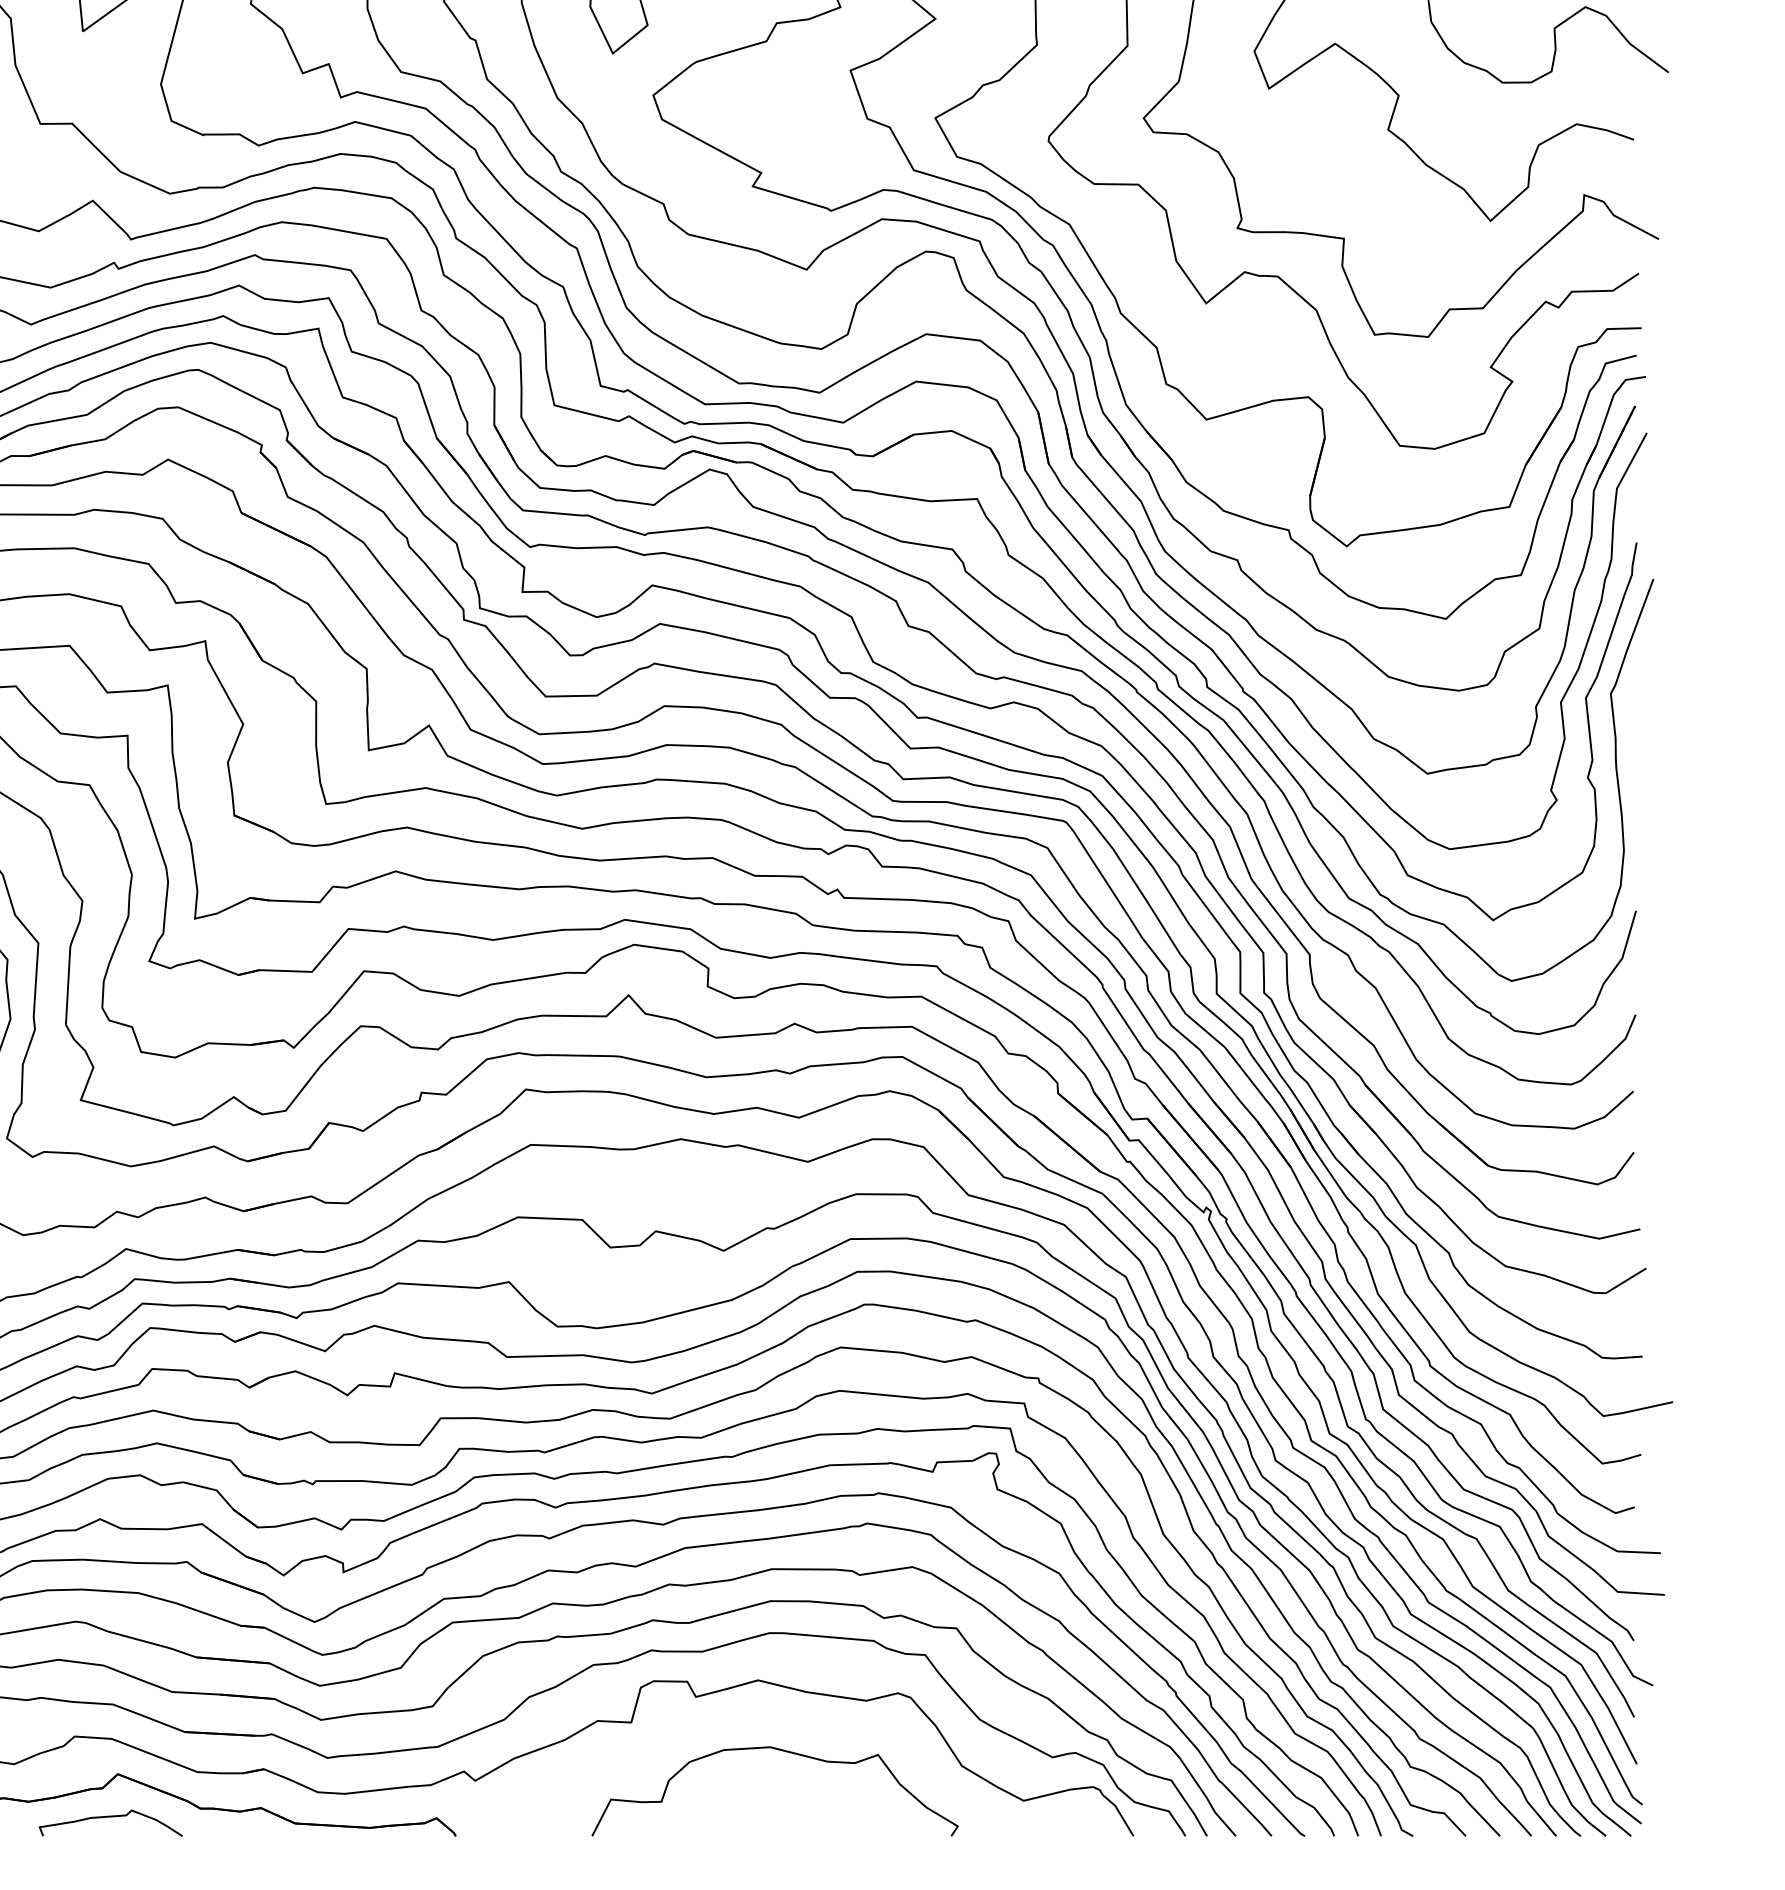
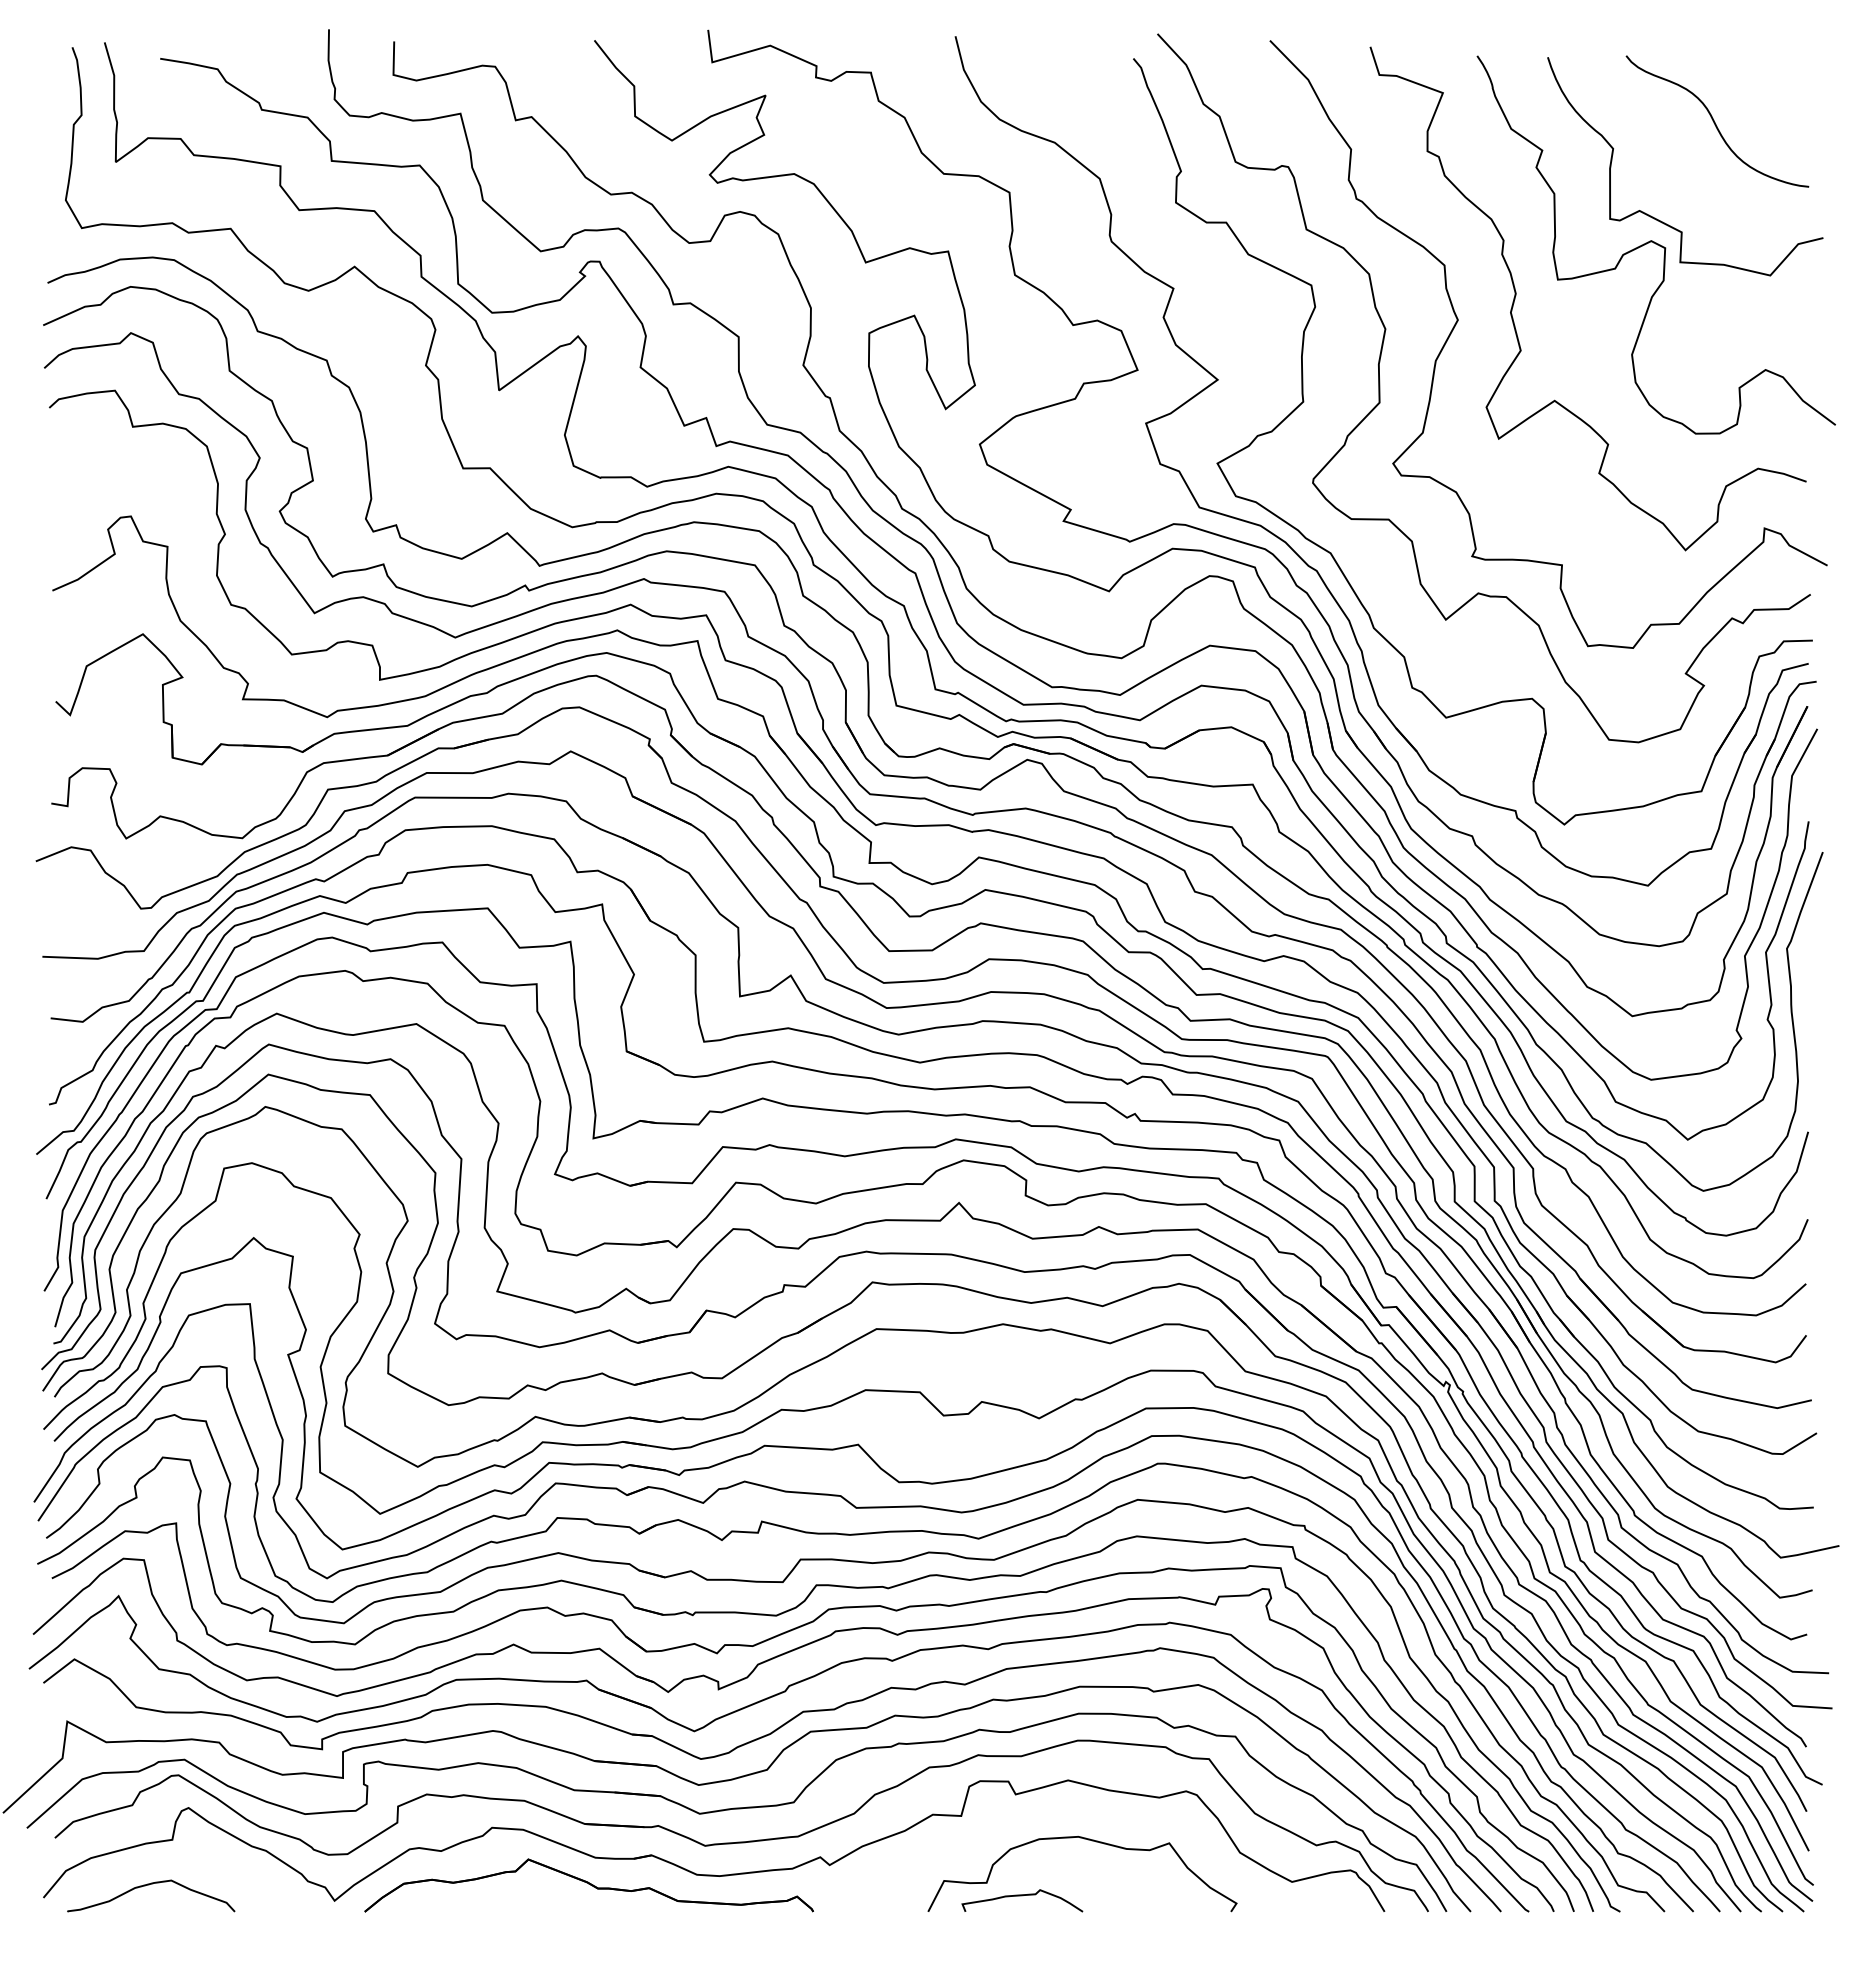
curve: (110, 1818) -> (1022, 1896), moved

